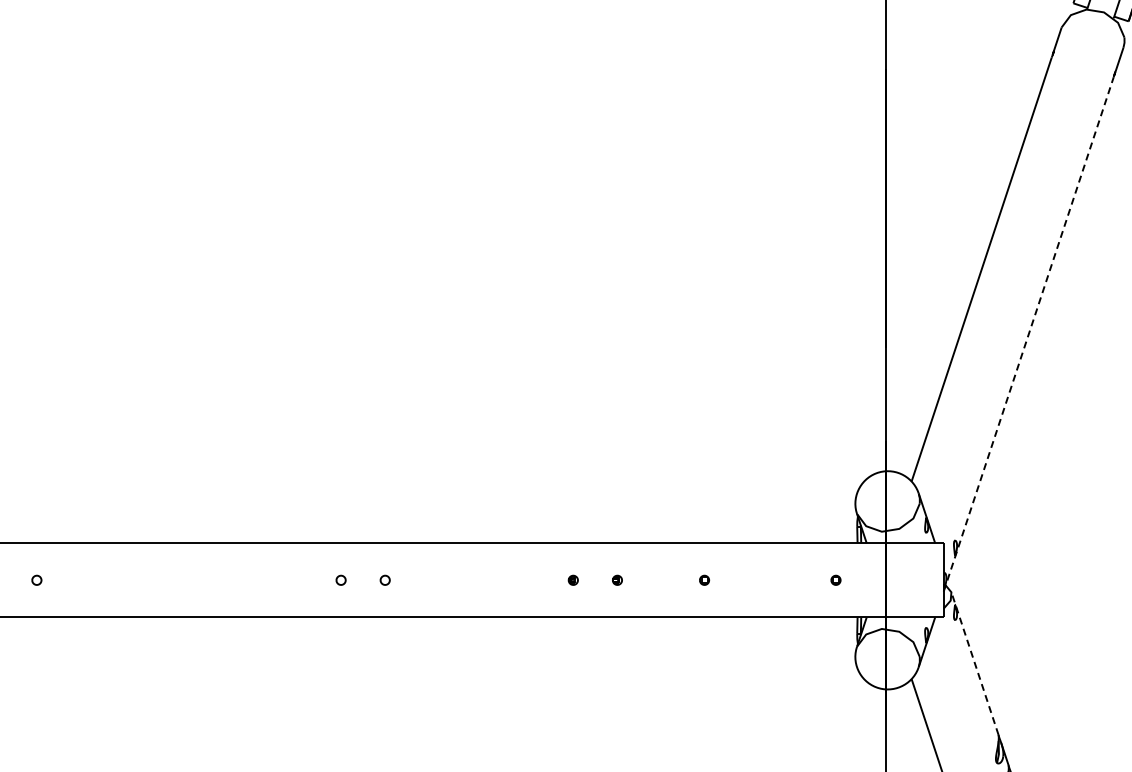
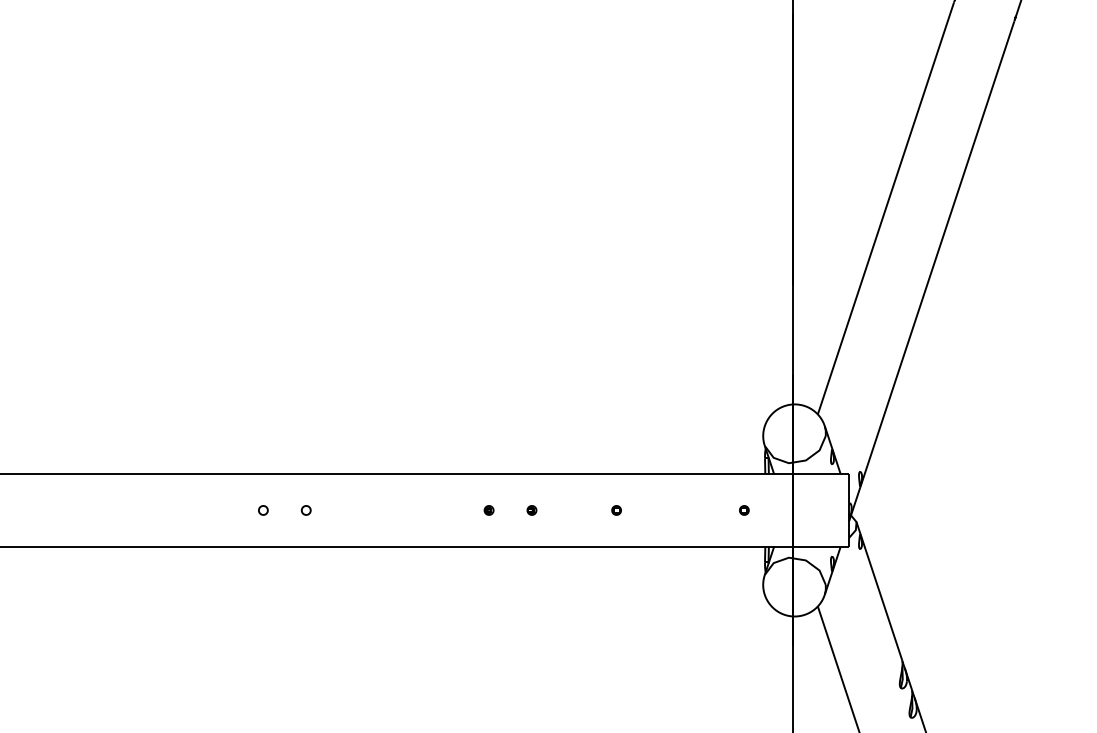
line: (1028, 334) -> (931, 271), dashed -> solid
line: (974, 663) -> (878, 591), dashed -> solid

